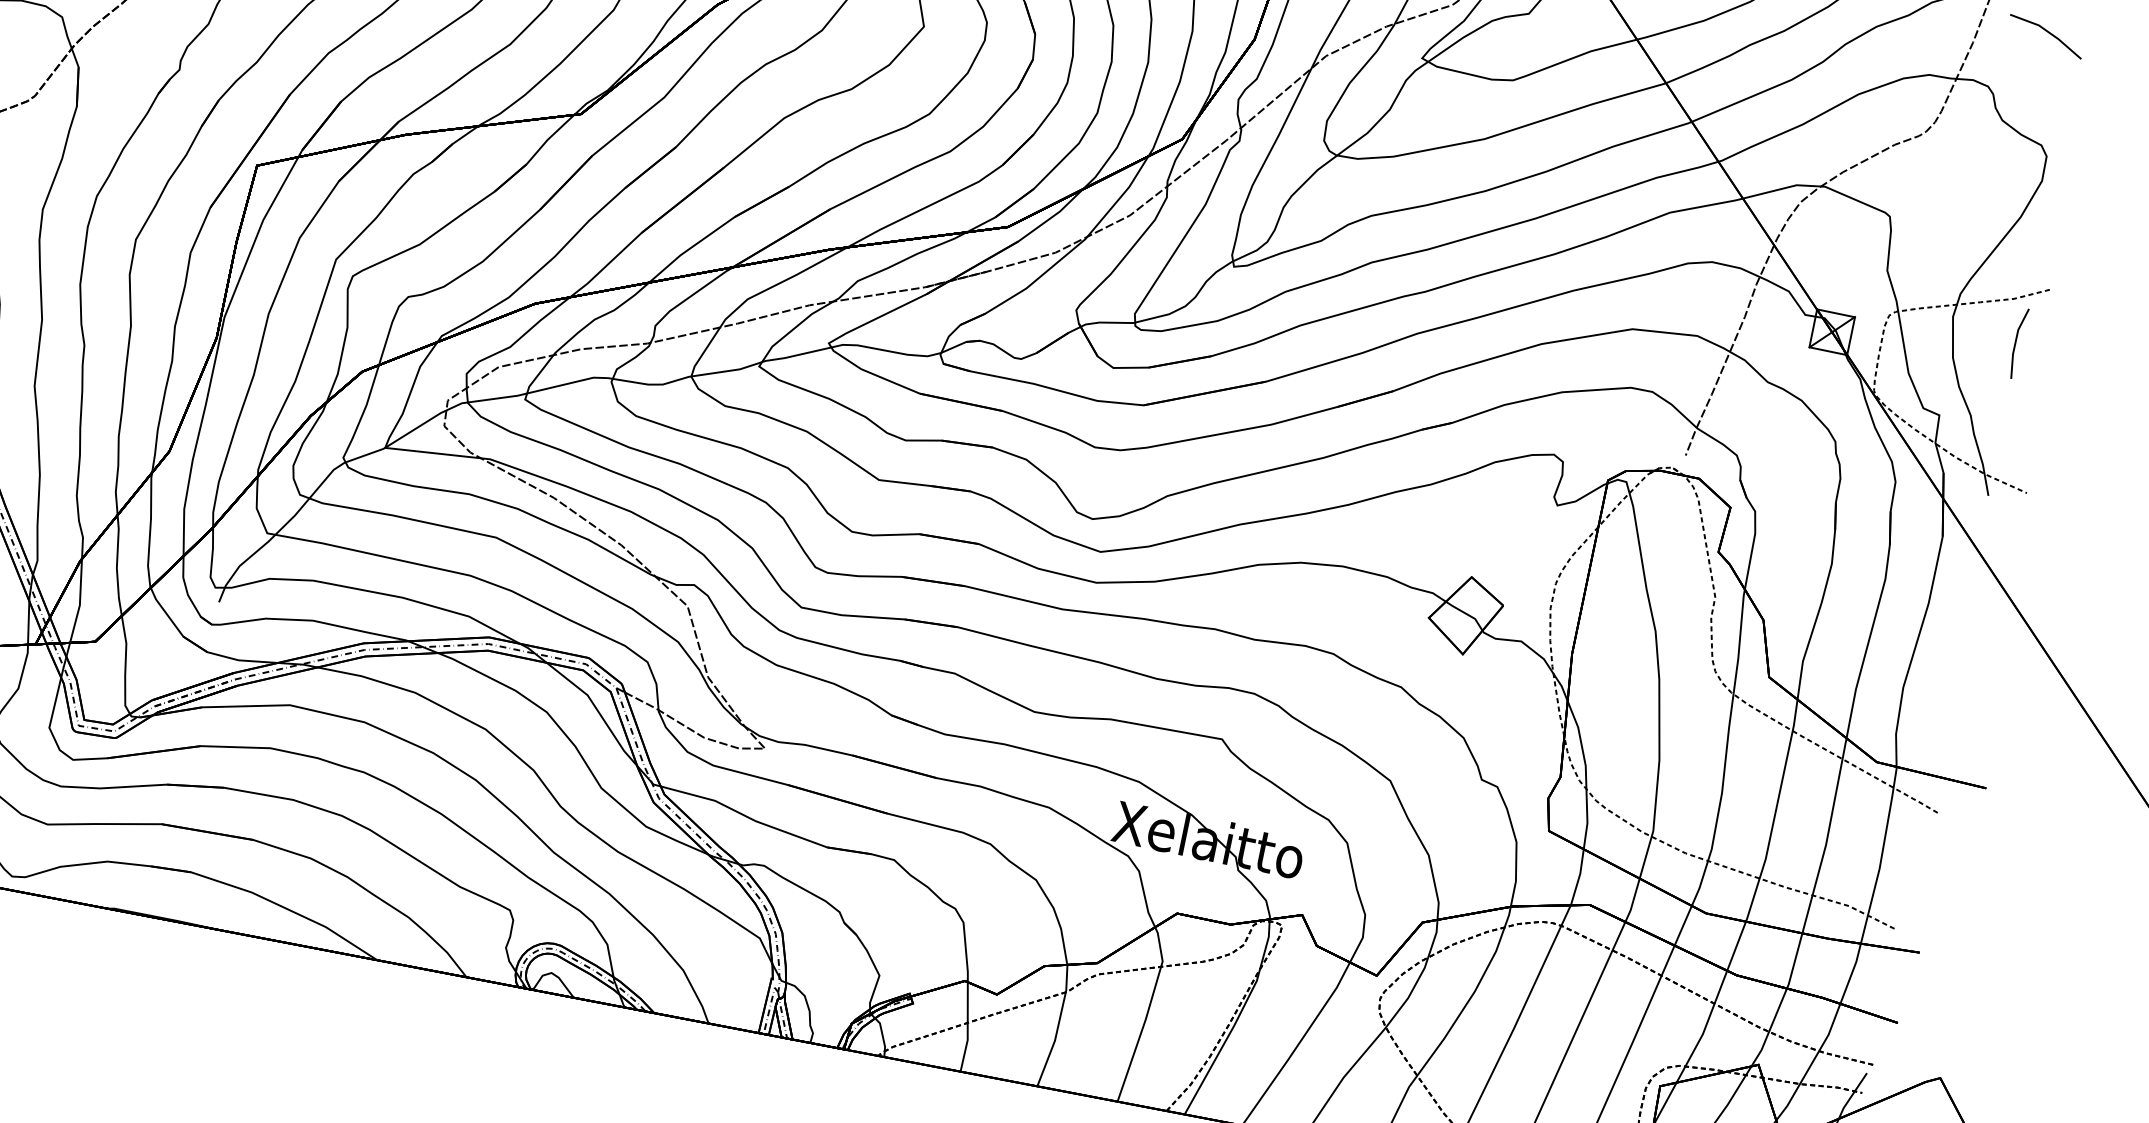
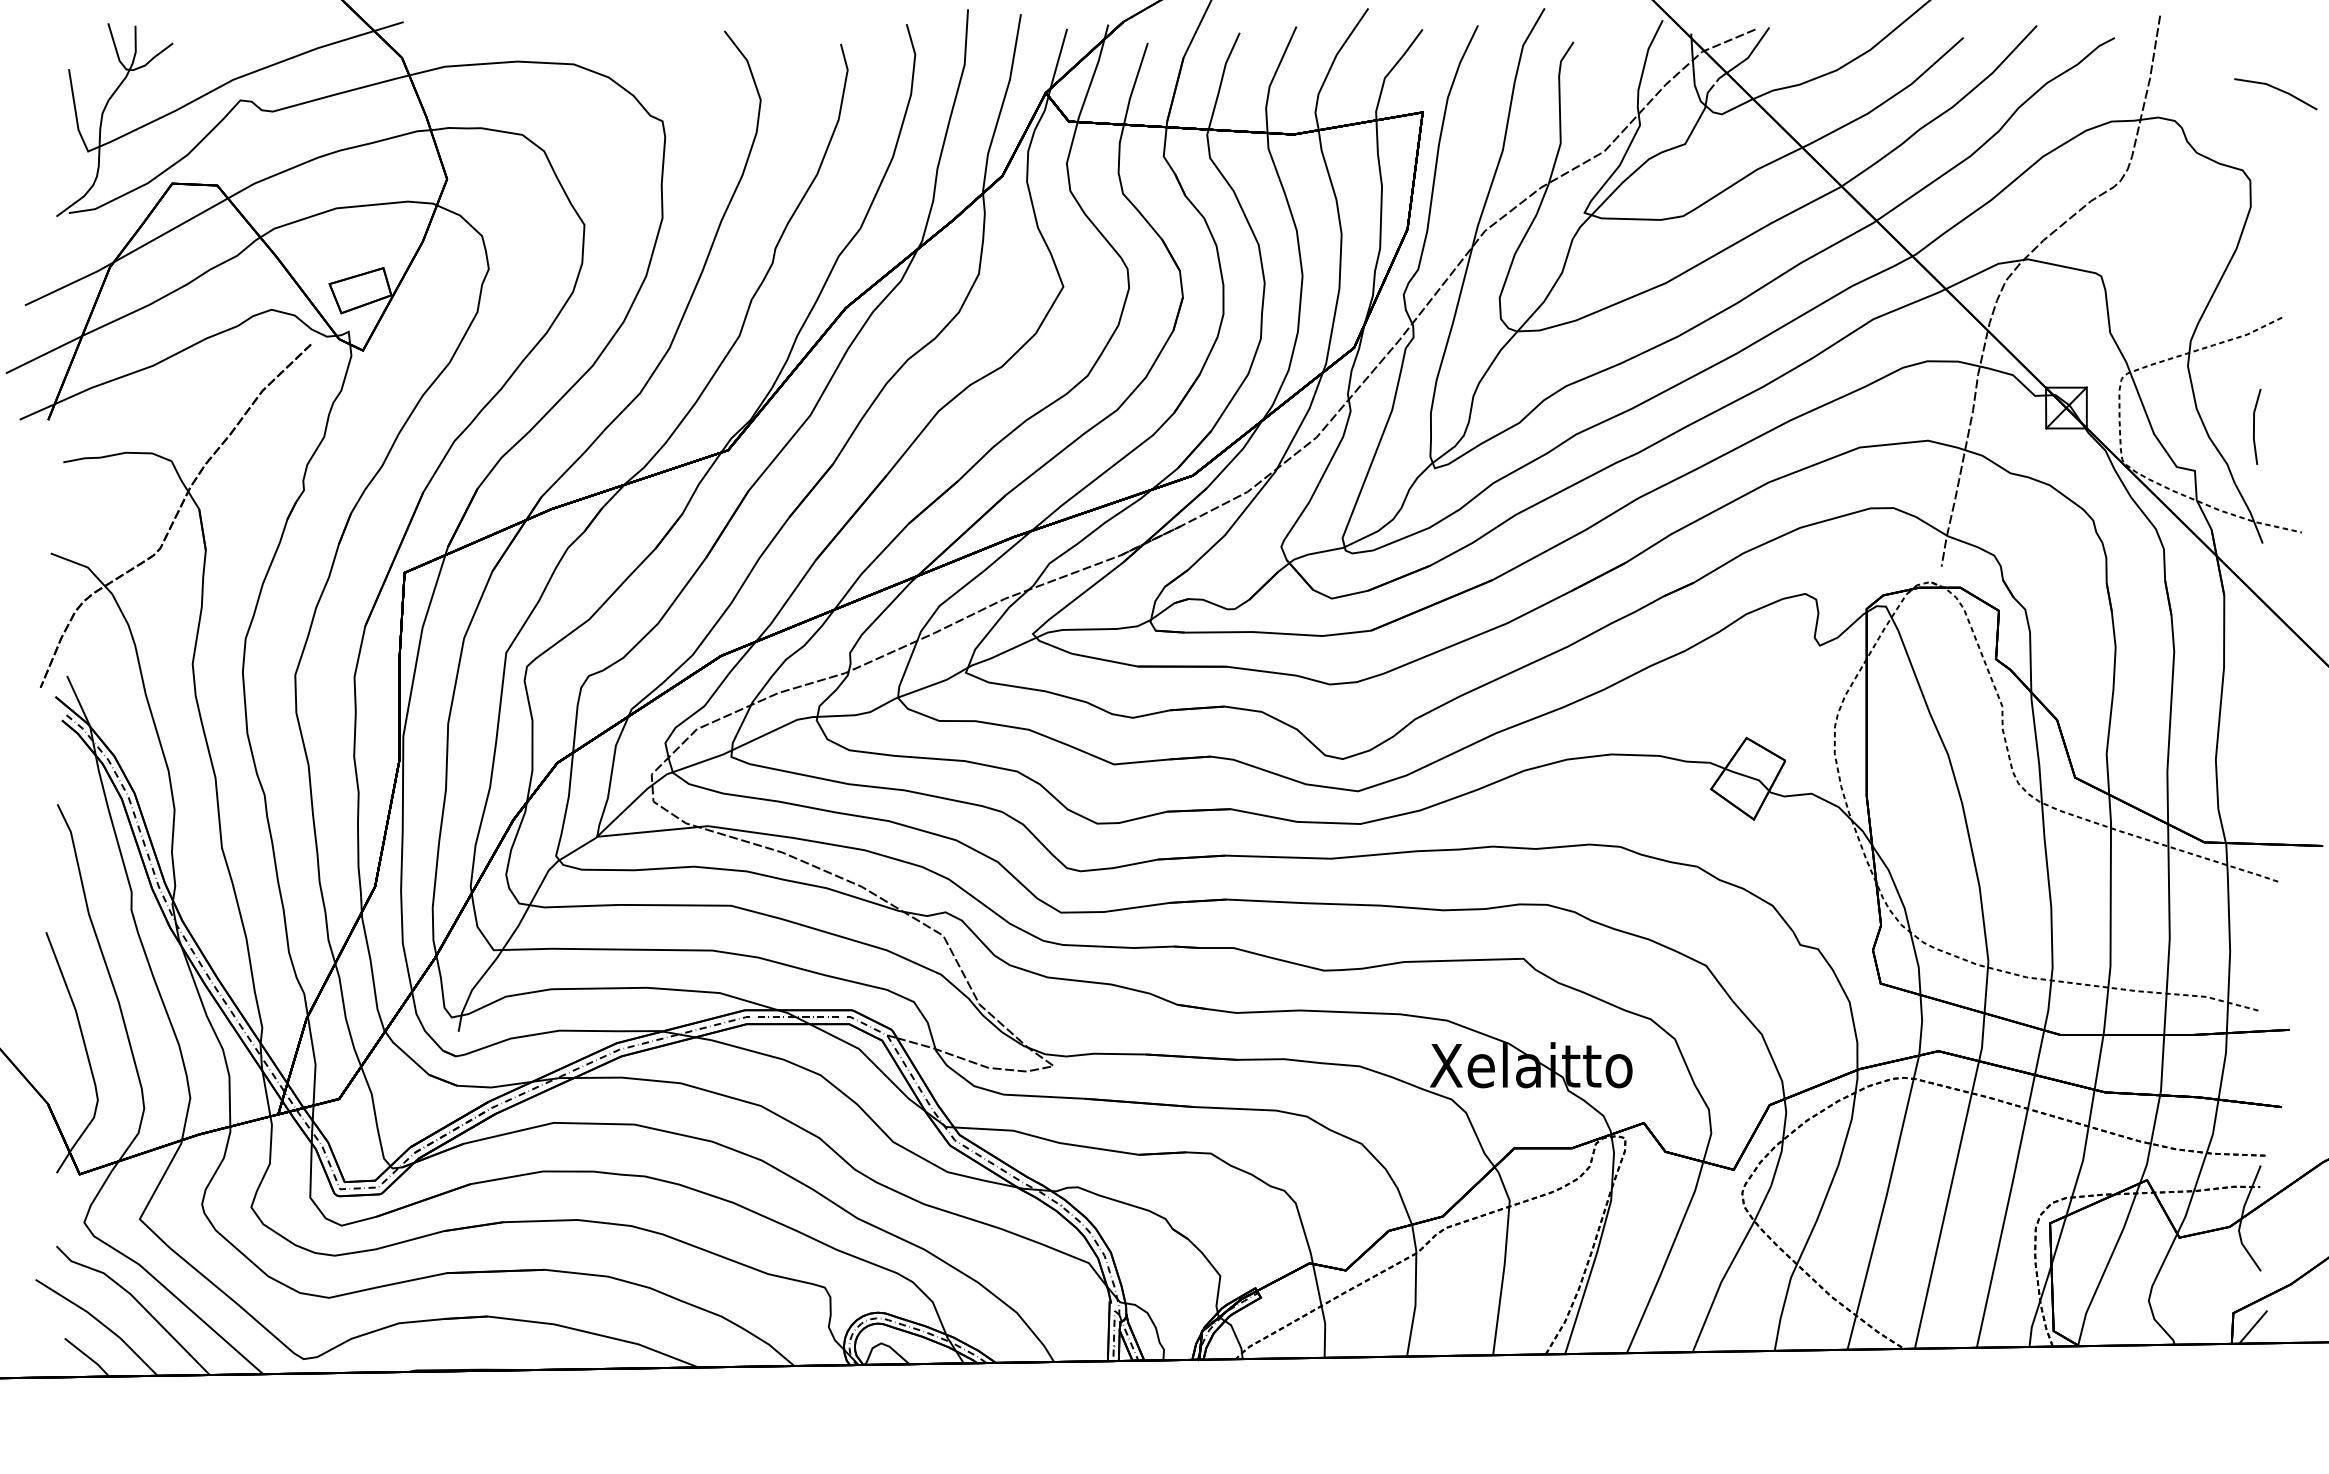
line: (2049, 33) -> (2278, 90), moved
line: (2016, 342) -> (2254, 426), moved

